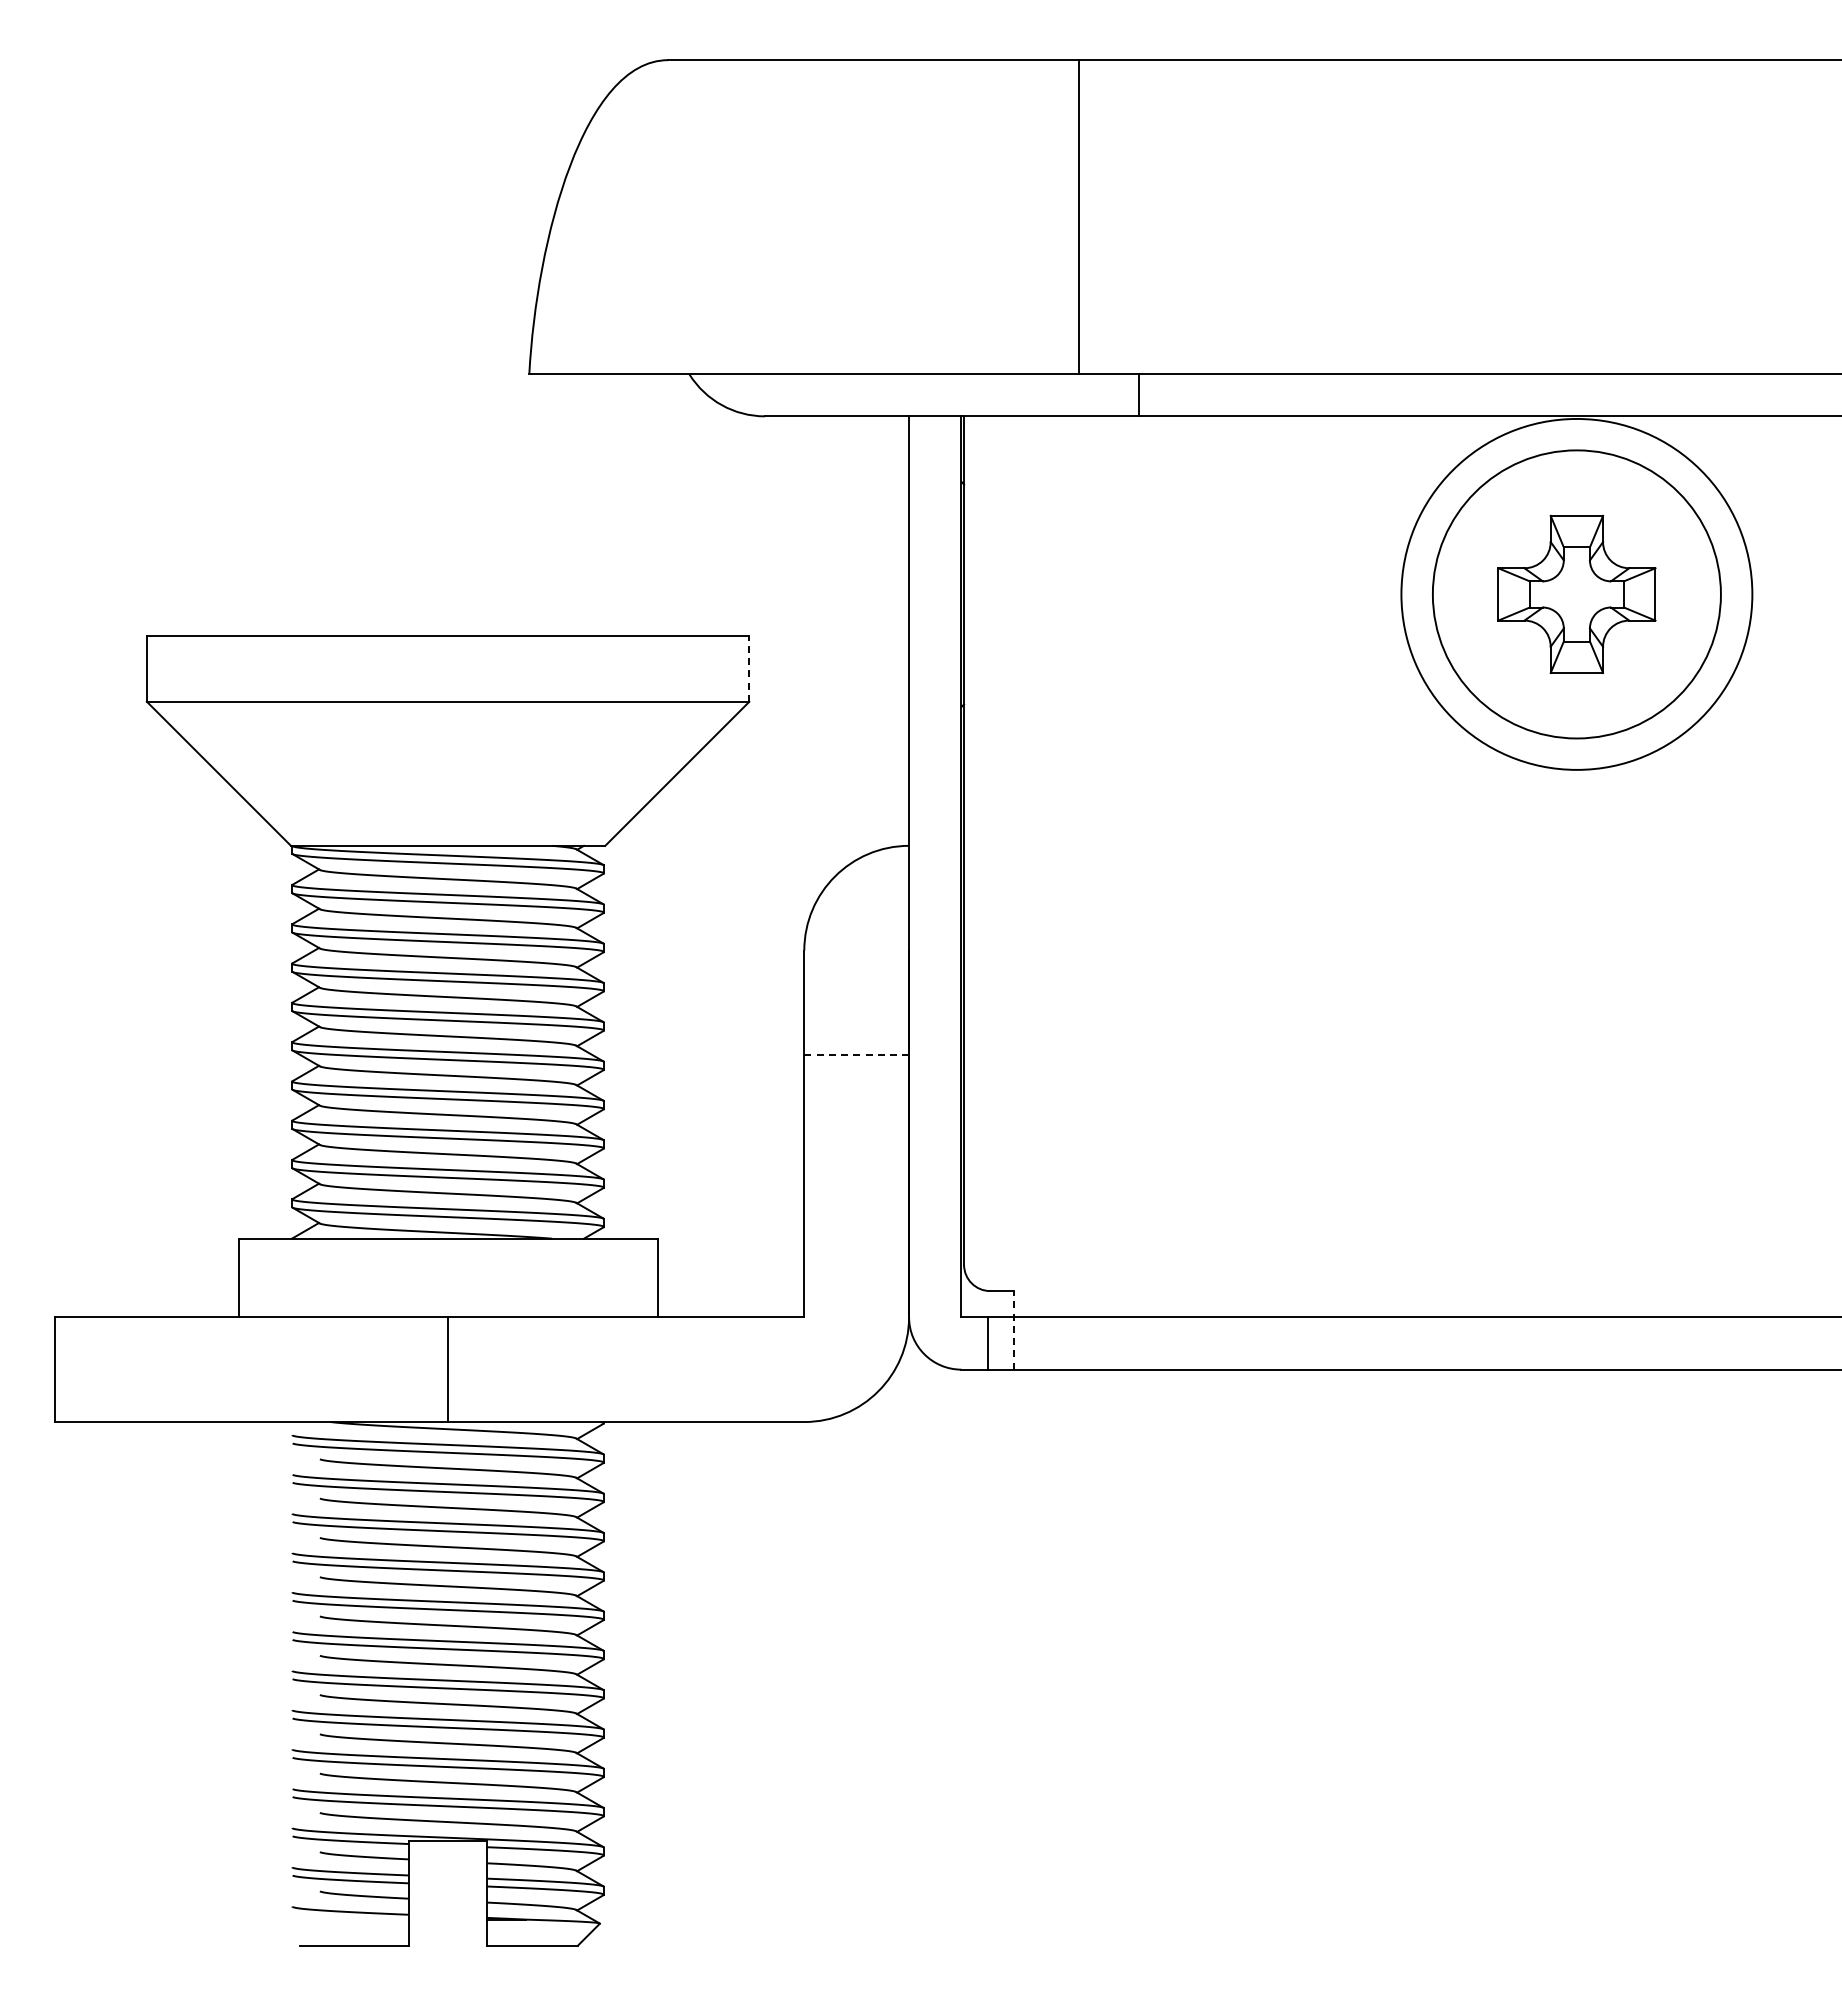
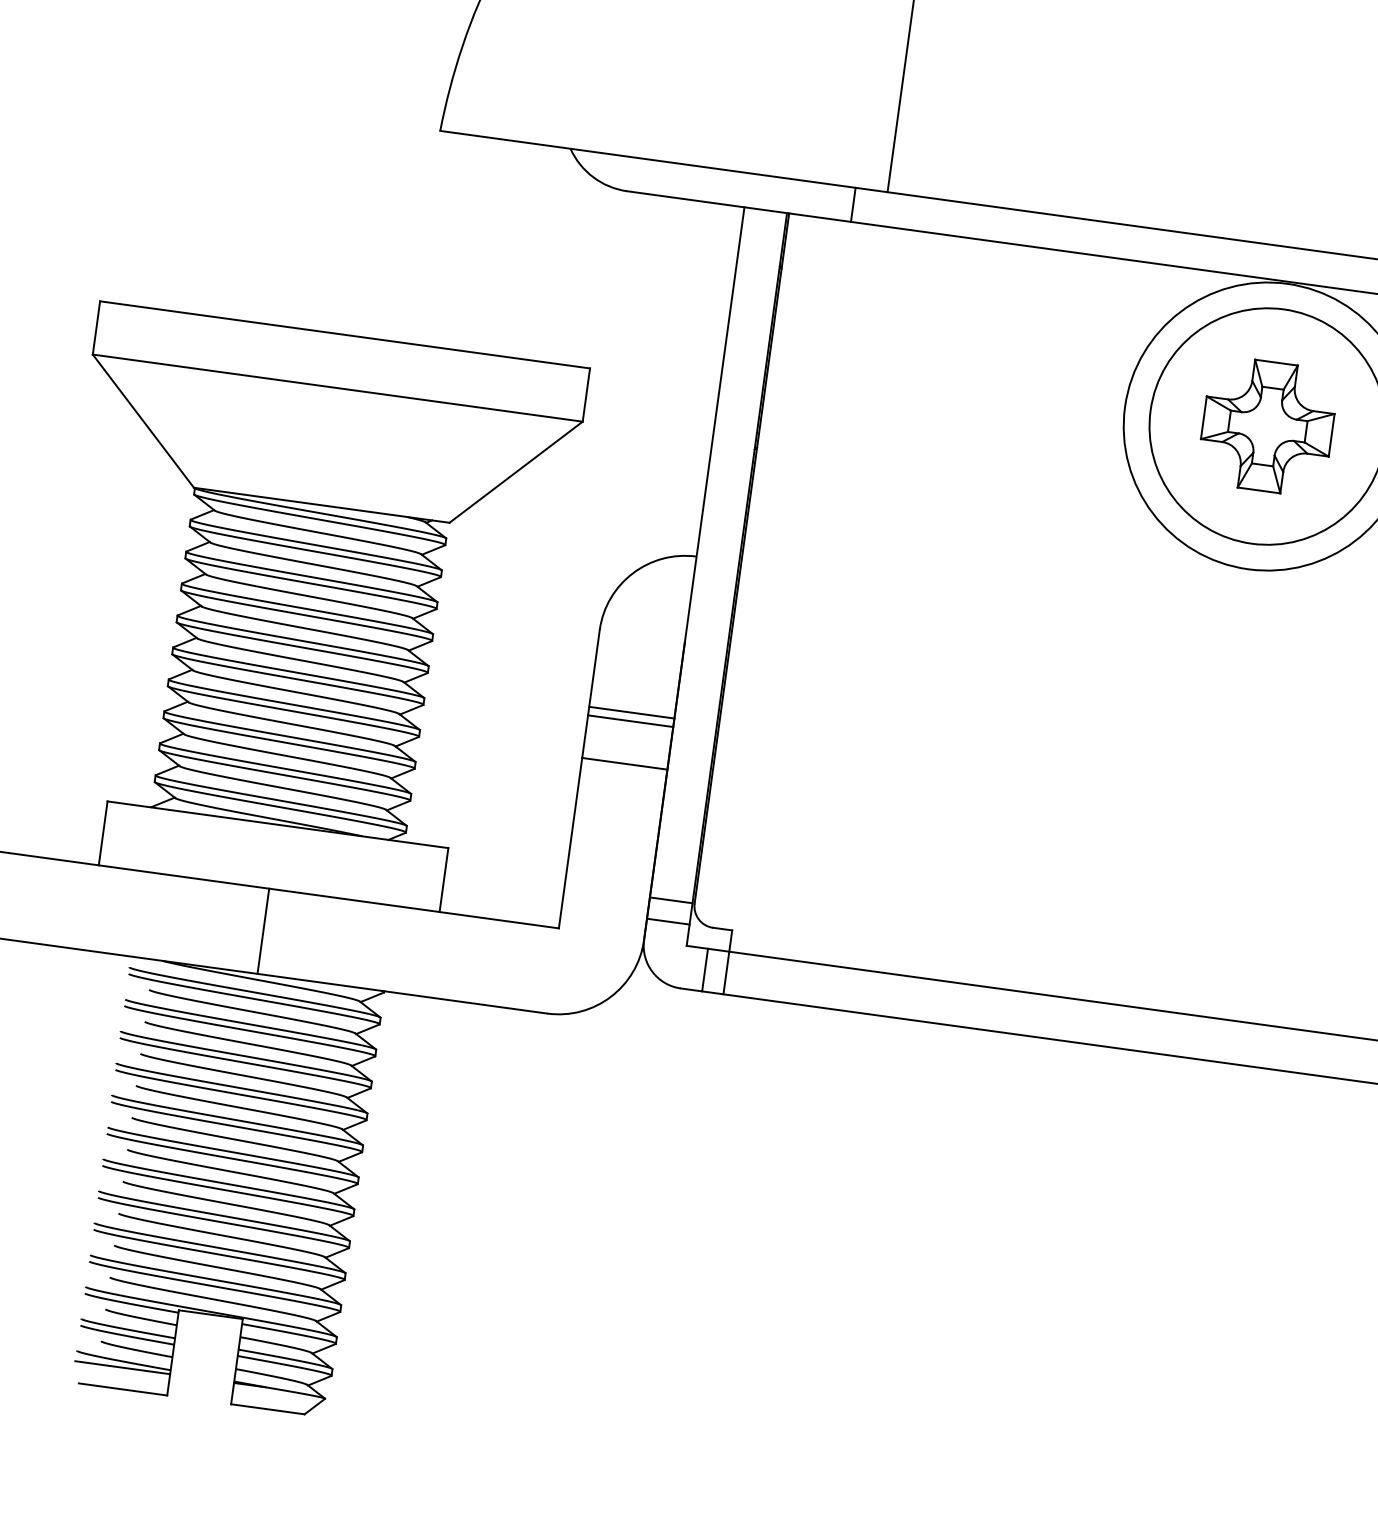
line: (1139, 395) -> (853, 205), moved
line: (749, 669) -> (586, 395), dashed -> solid
line: (856, 1044) -> (631, 712), added
line: (857, 1055) -> (631, 721), dashed -> solid
line: (856, 1107) -> (624, 763), added
line: (935, 1264) -> (671, 900), added
line: (935, 1291) -> (668, 922), added
line: (1013, 1329) -> (727, 961), dashed -> solid
line: (350, 1919) -> (122, 1367), added

